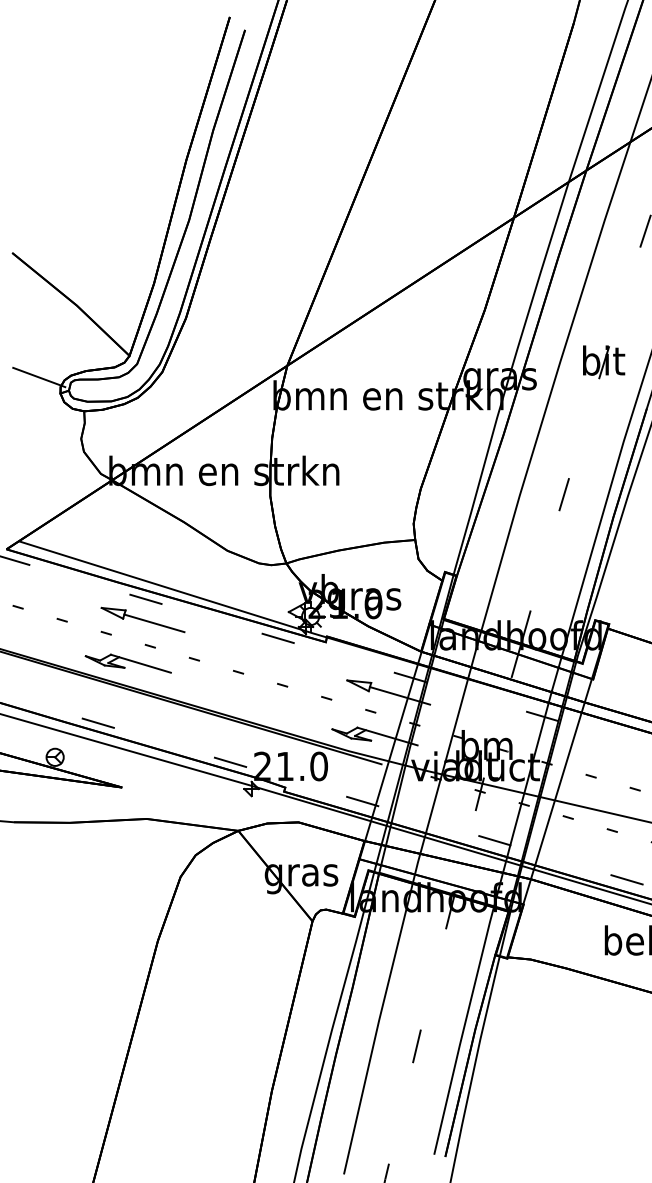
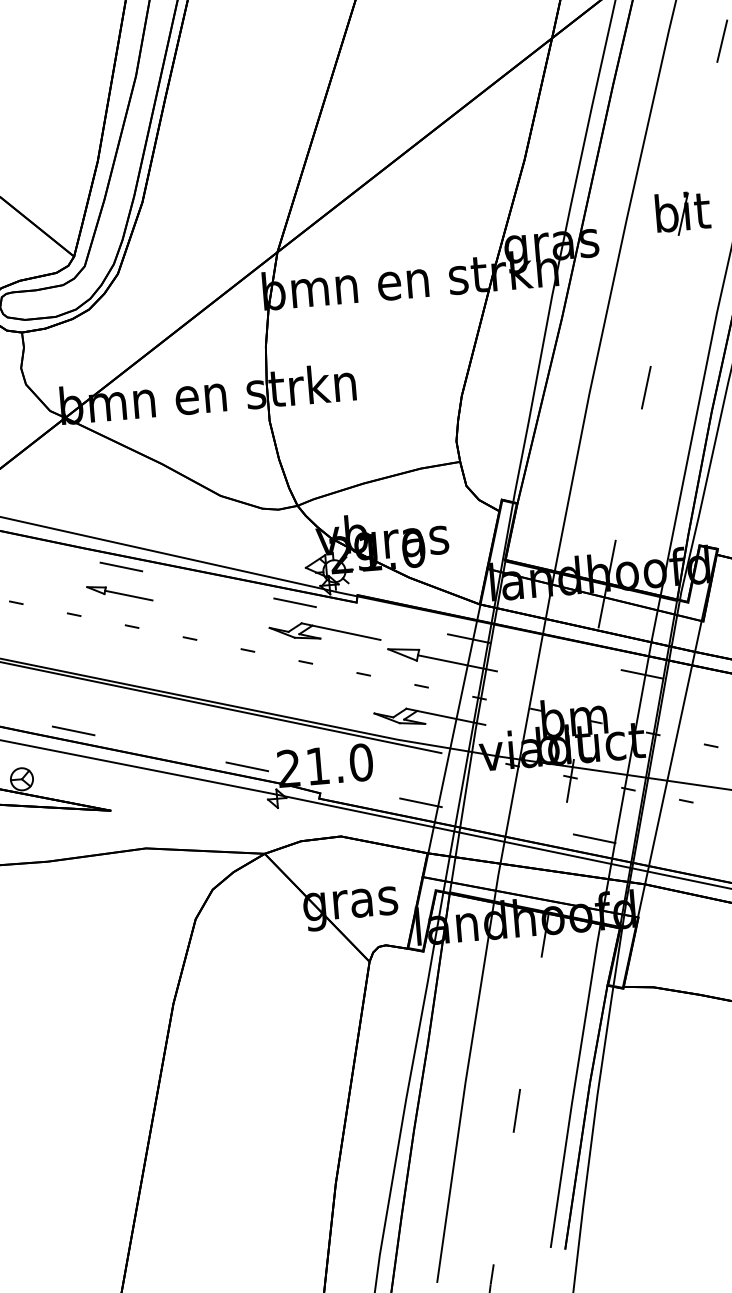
part: (142, 619) -> (119, 593), size x0.6
part: (127, 663) -> (323, 632), moved

